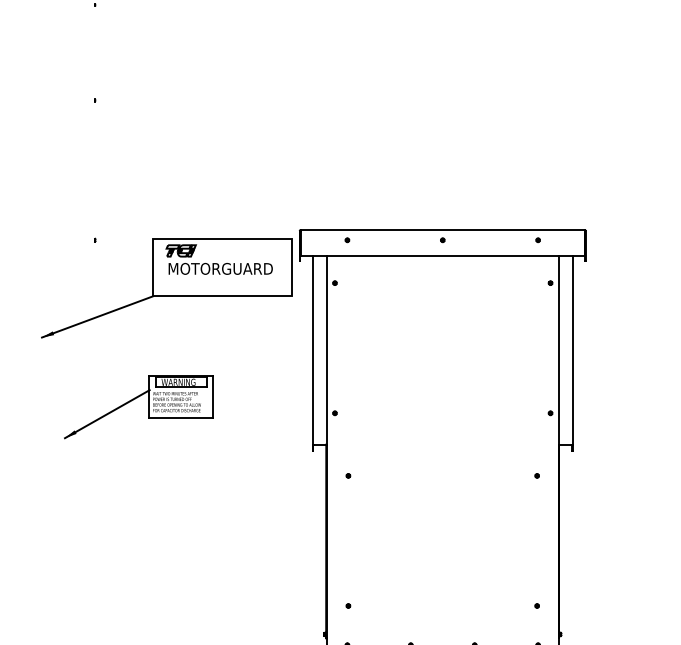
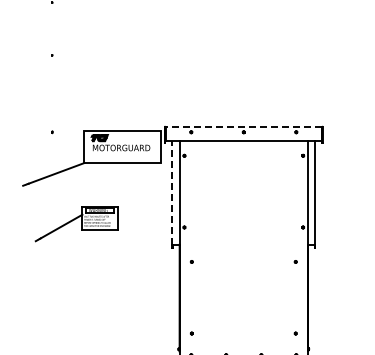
line: (442, 229) -> (243, 126), solid -> dashed
line: (313, 349) -> (172, 192), solid -> dashed

